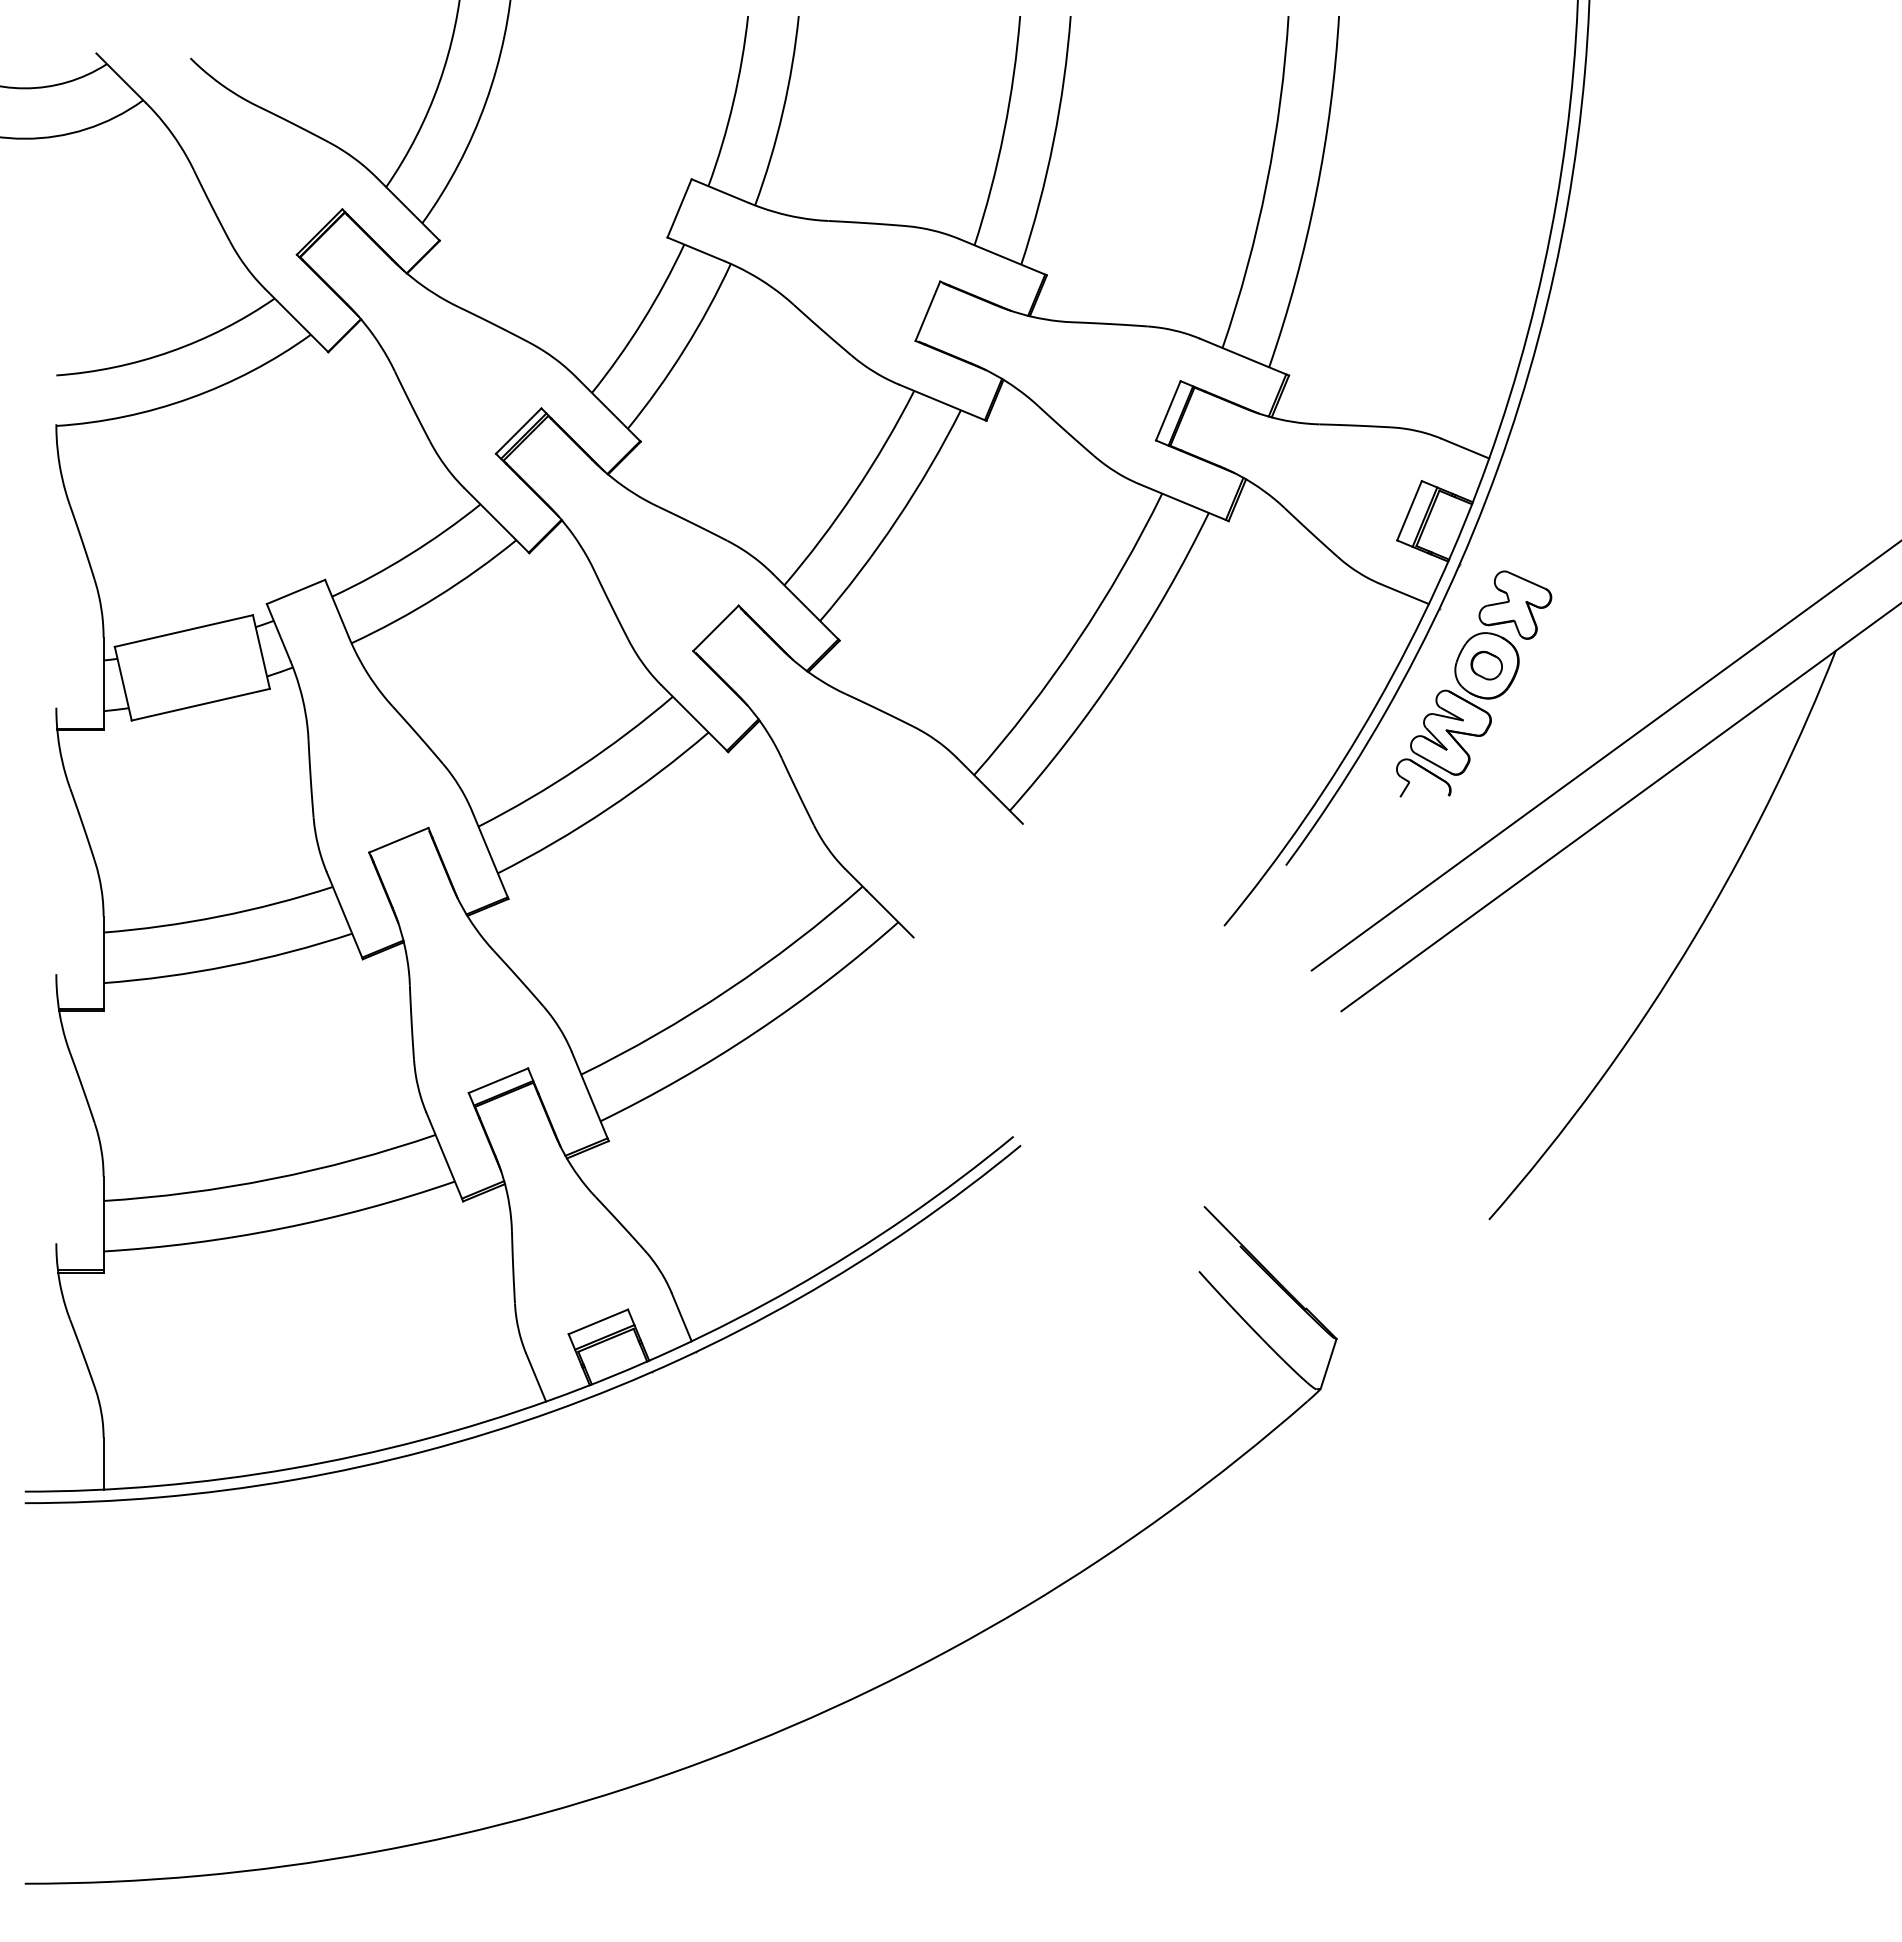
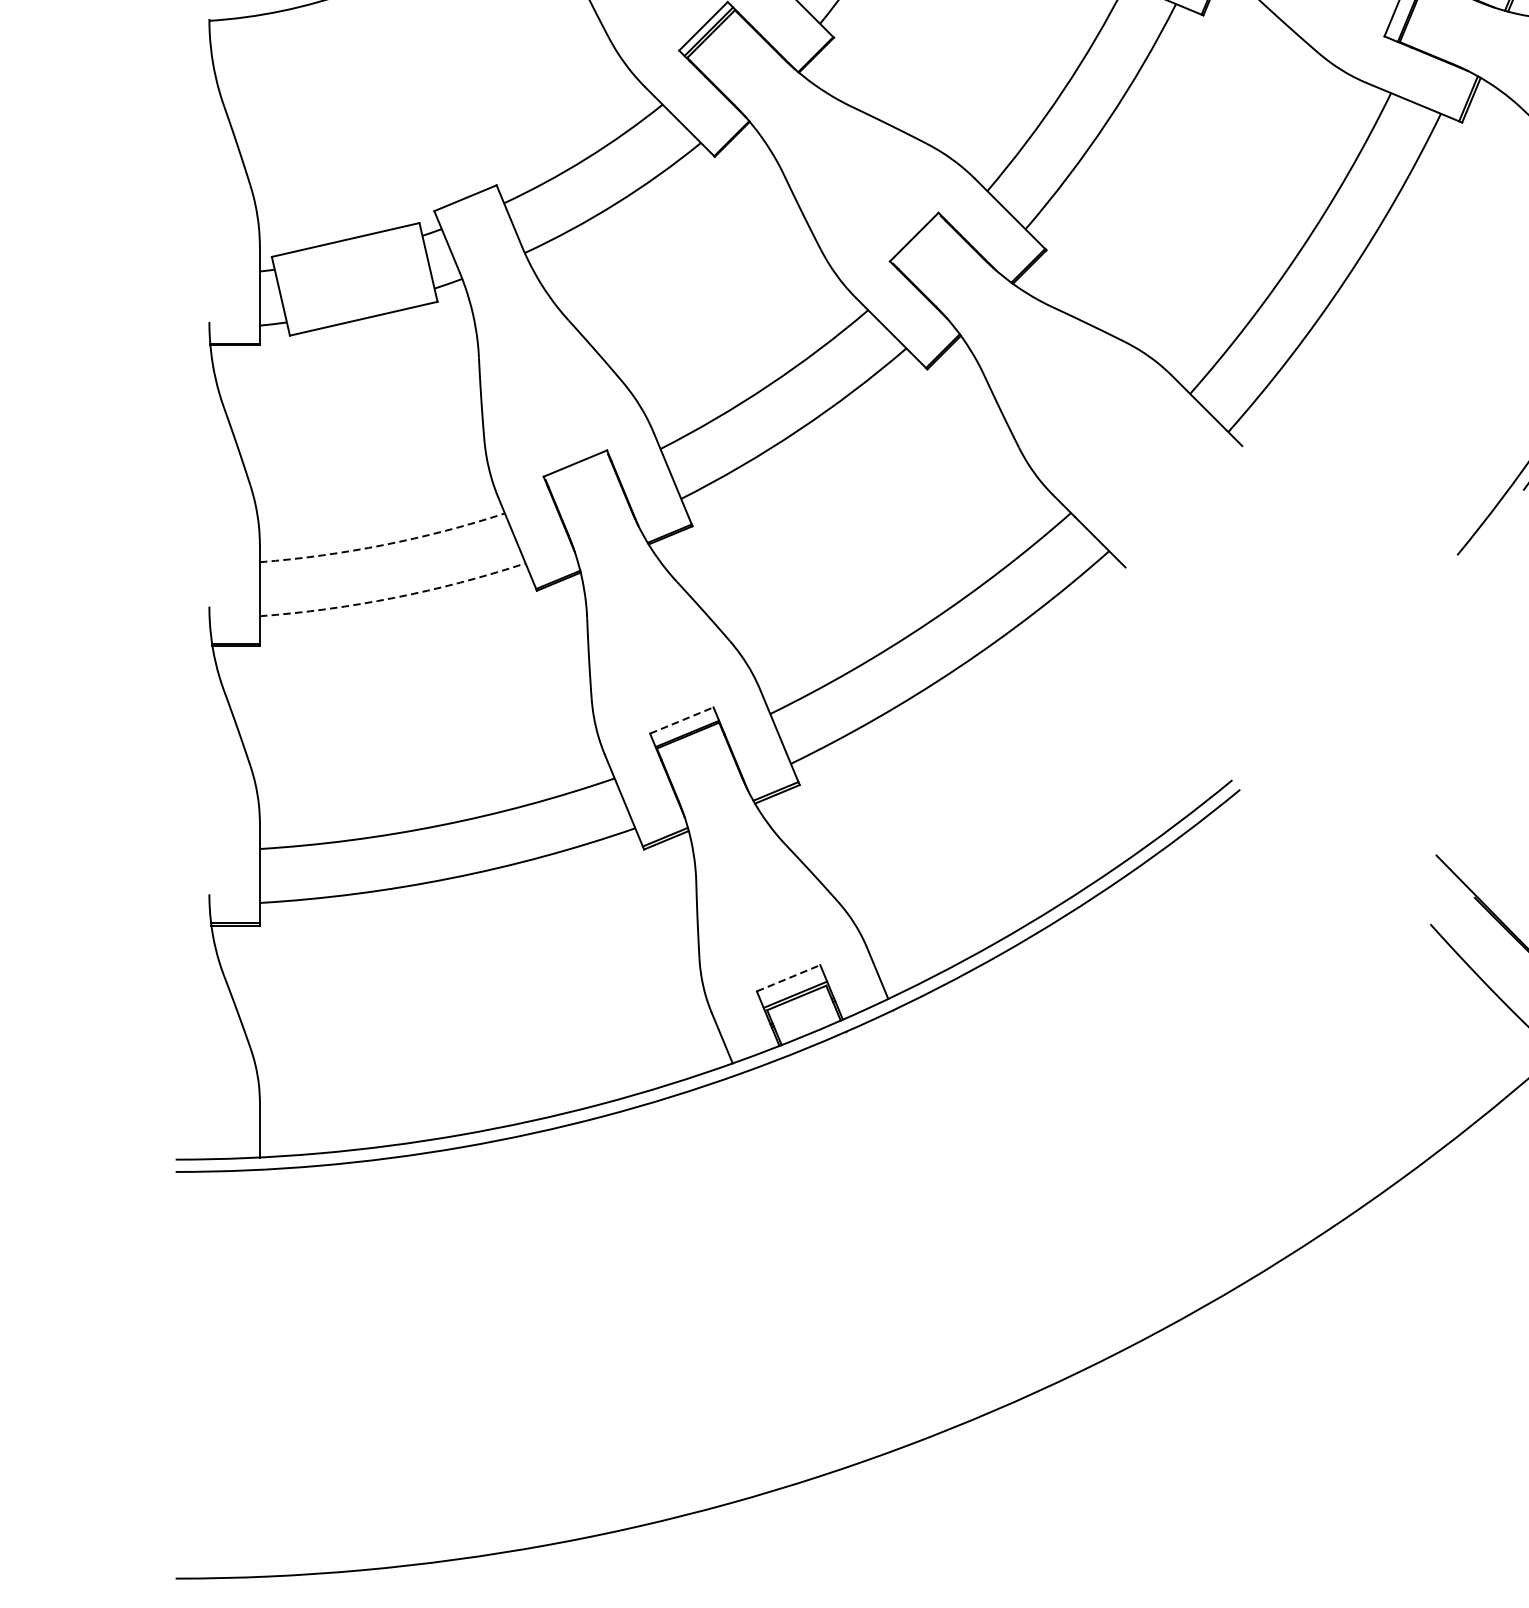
arc: (219, 916) -> (383, 545), solid -> dashed
arc: (229, 965) -> (394, 597), solid -> dashed
line: (498, 1080) -> (681, 720), solid -> dashed
line: (598, 1321) -> (788, 977), solid -> dashed

